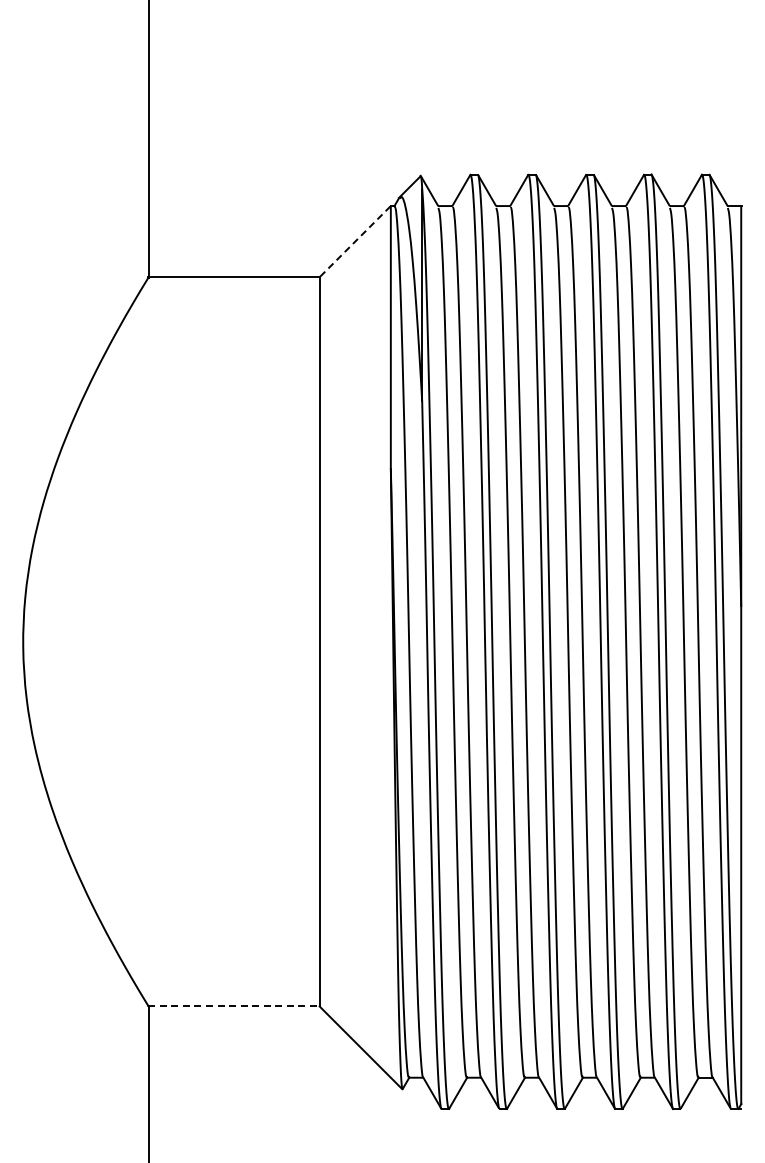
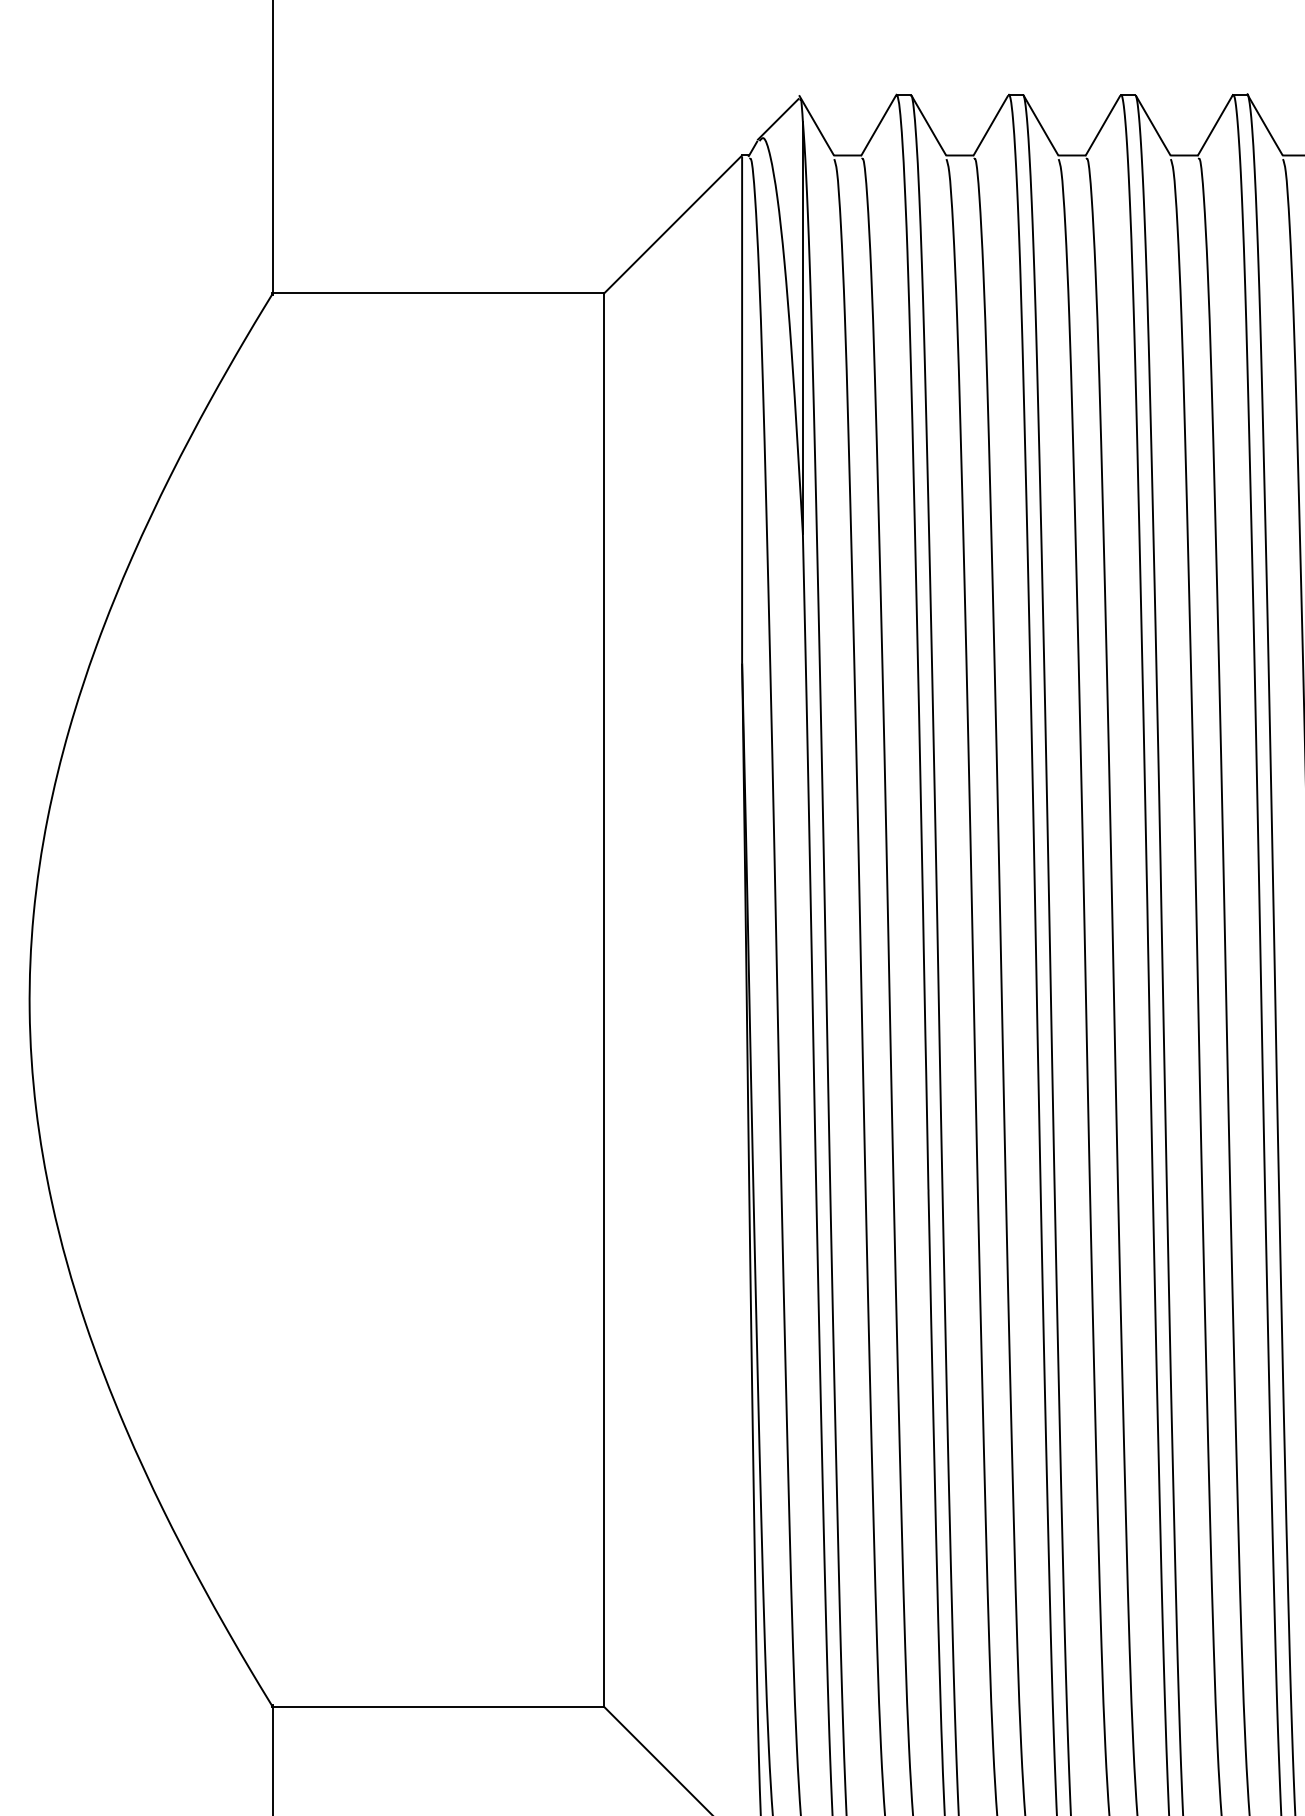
line: (354, 242) -> (671, 226), dashed -> solid
line: (233, 1006) -> (437, 1706), dashed -> solid

